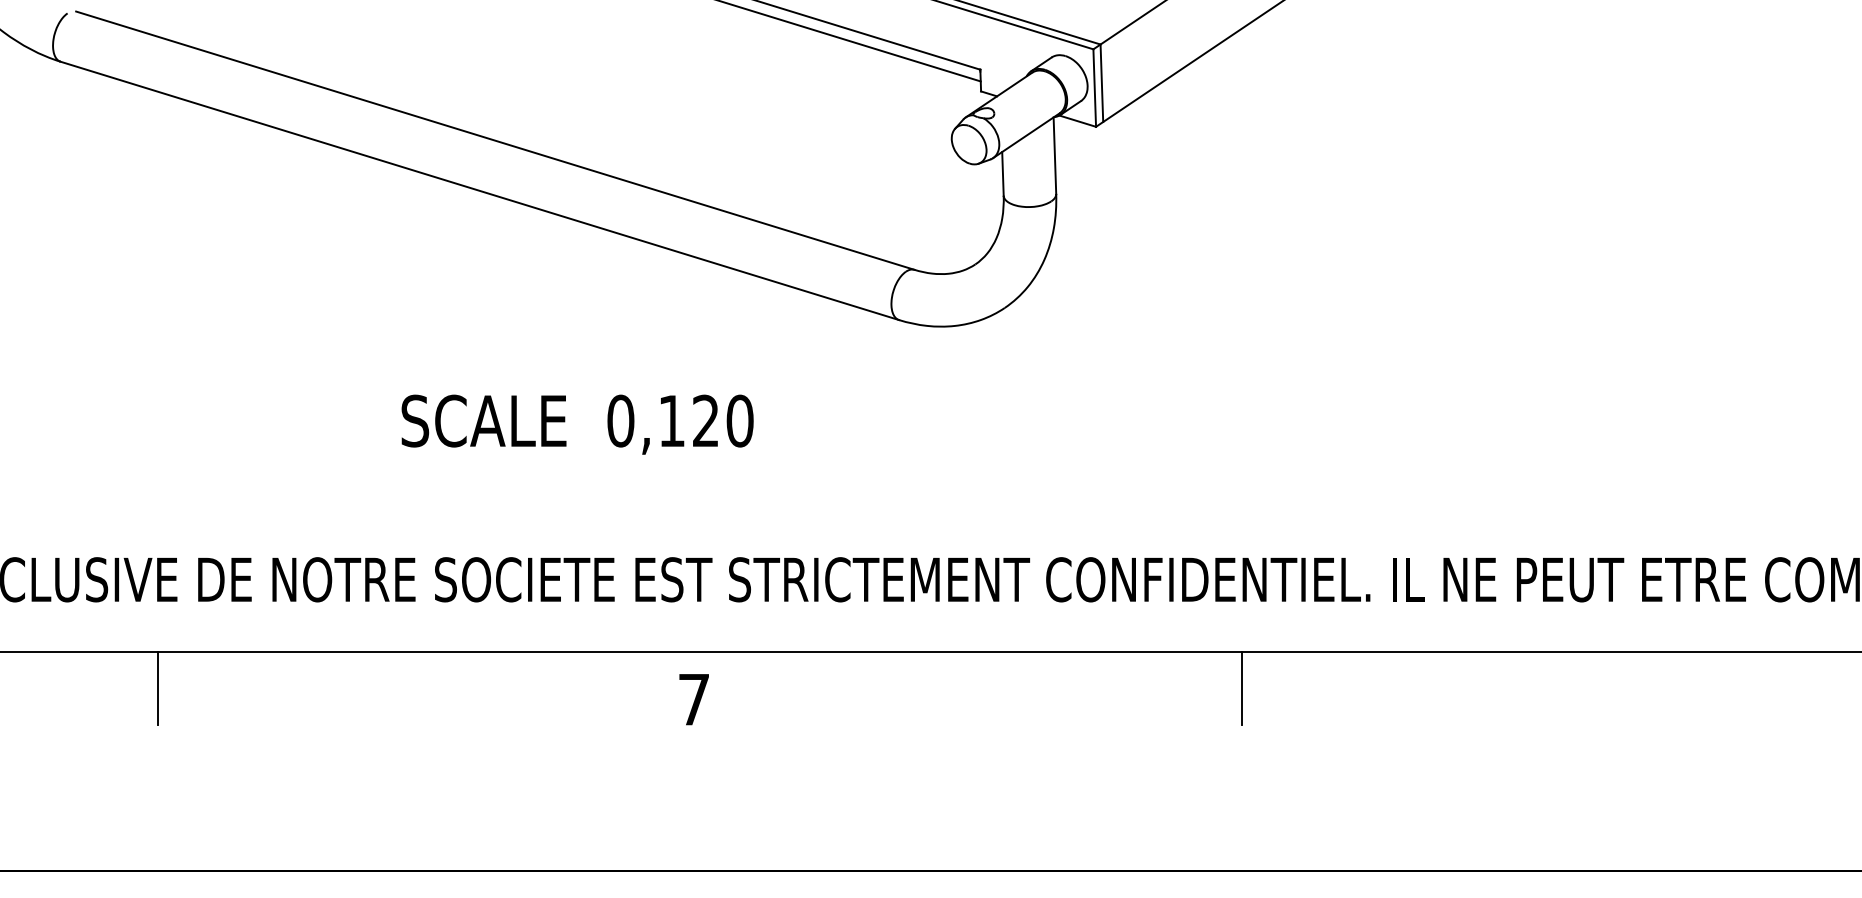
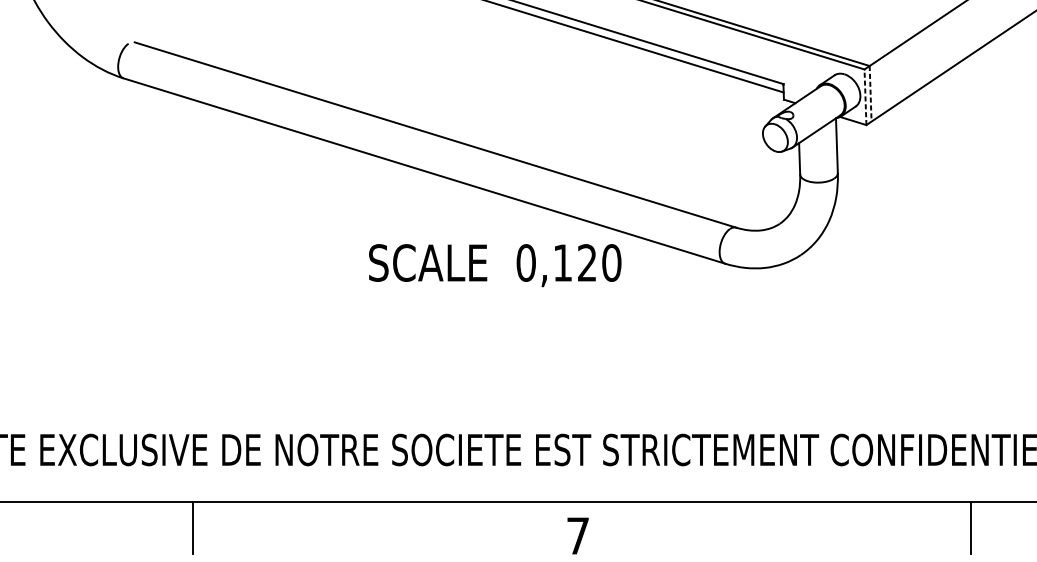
line: (1101, 83) -> (870, 93), solid -> dashed
line: (1094, 88) -> (865, 97), solid -> dashed
text: (577, 424) -> (495, 265), moved

